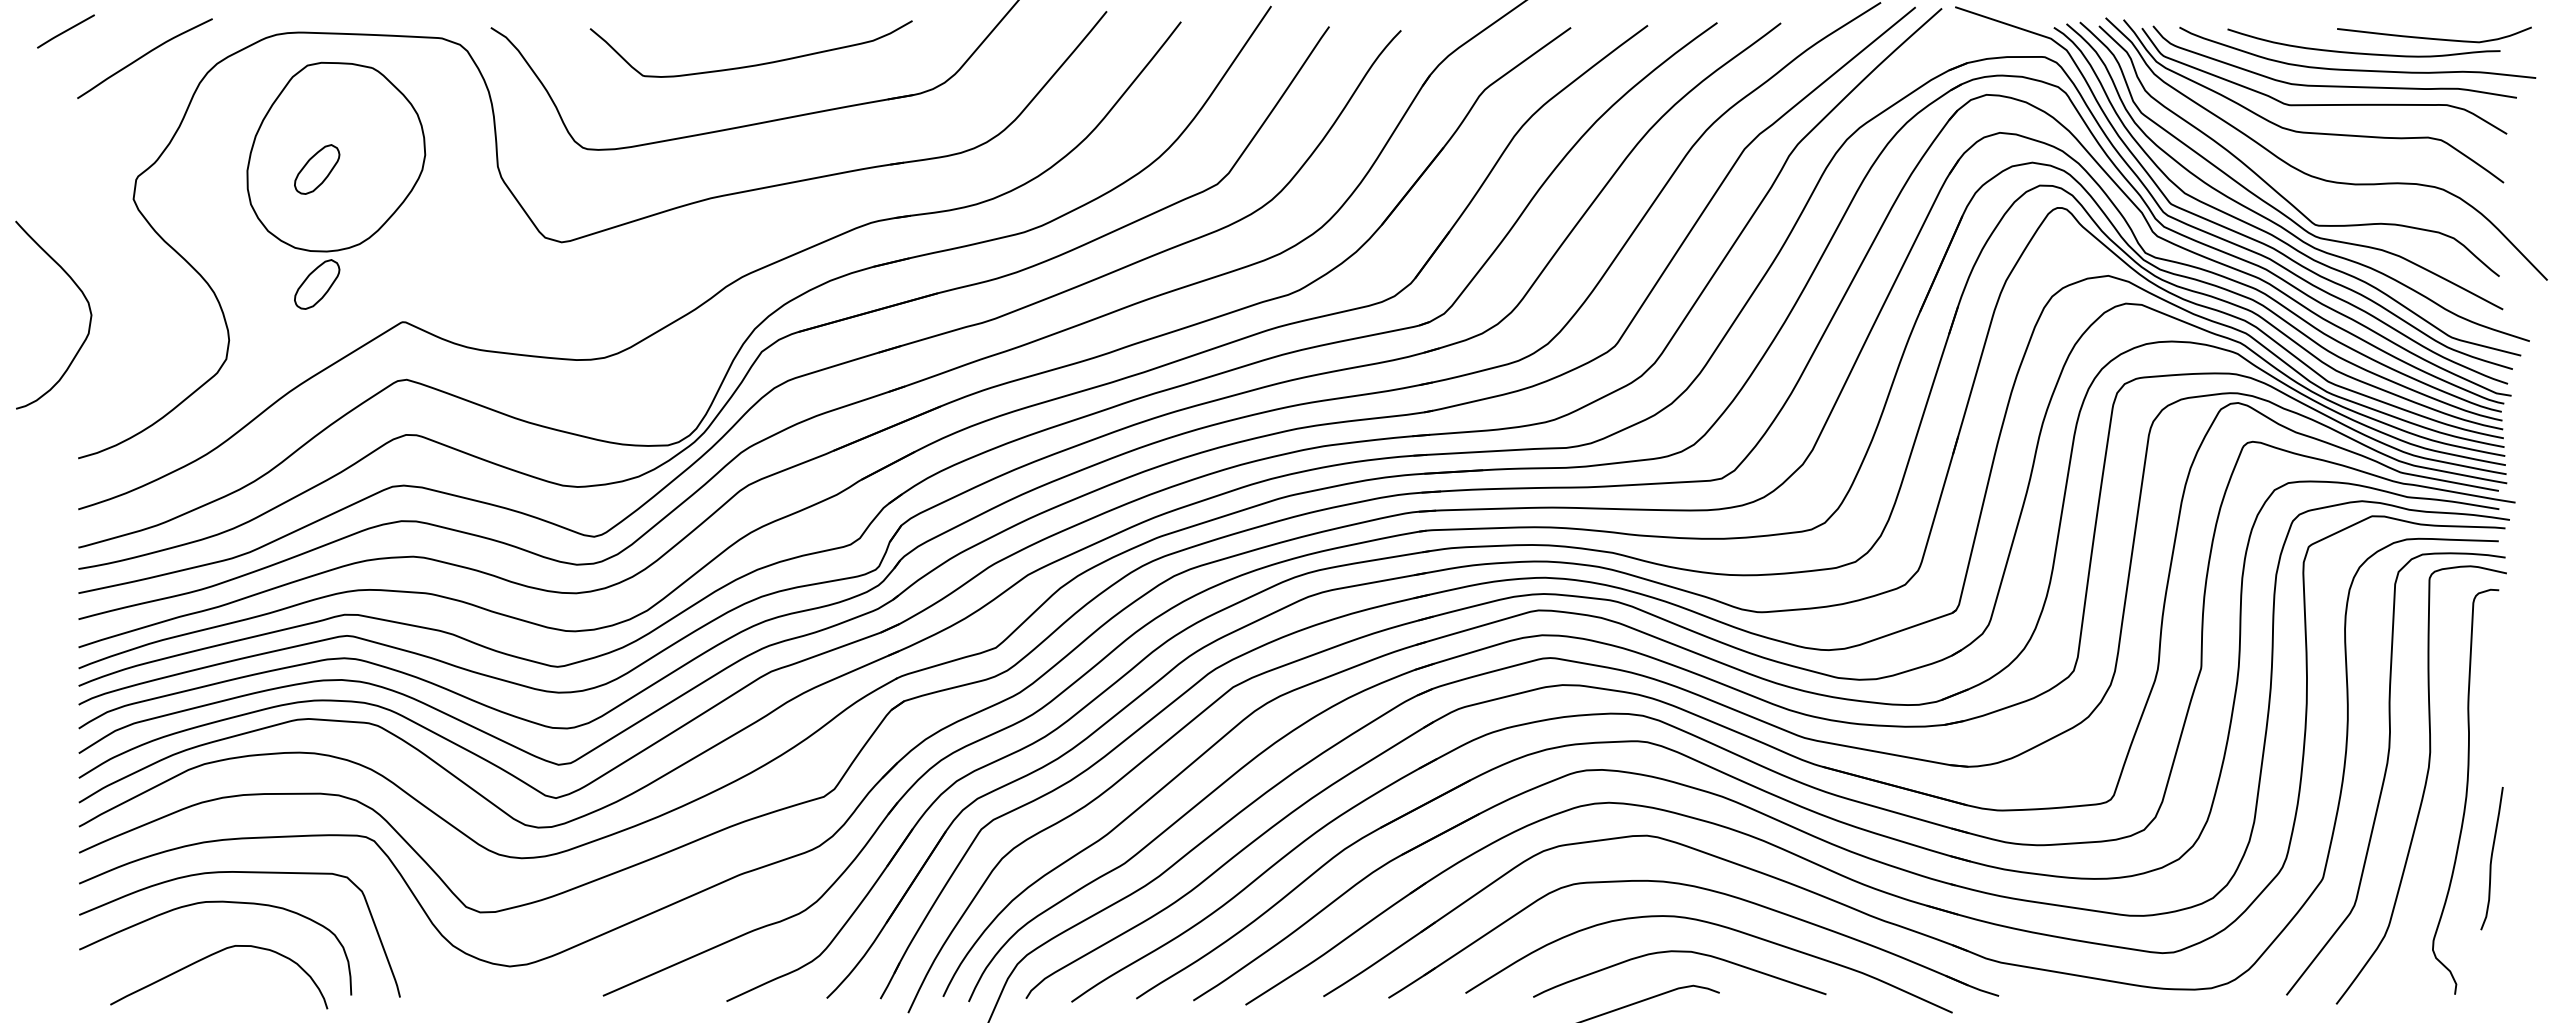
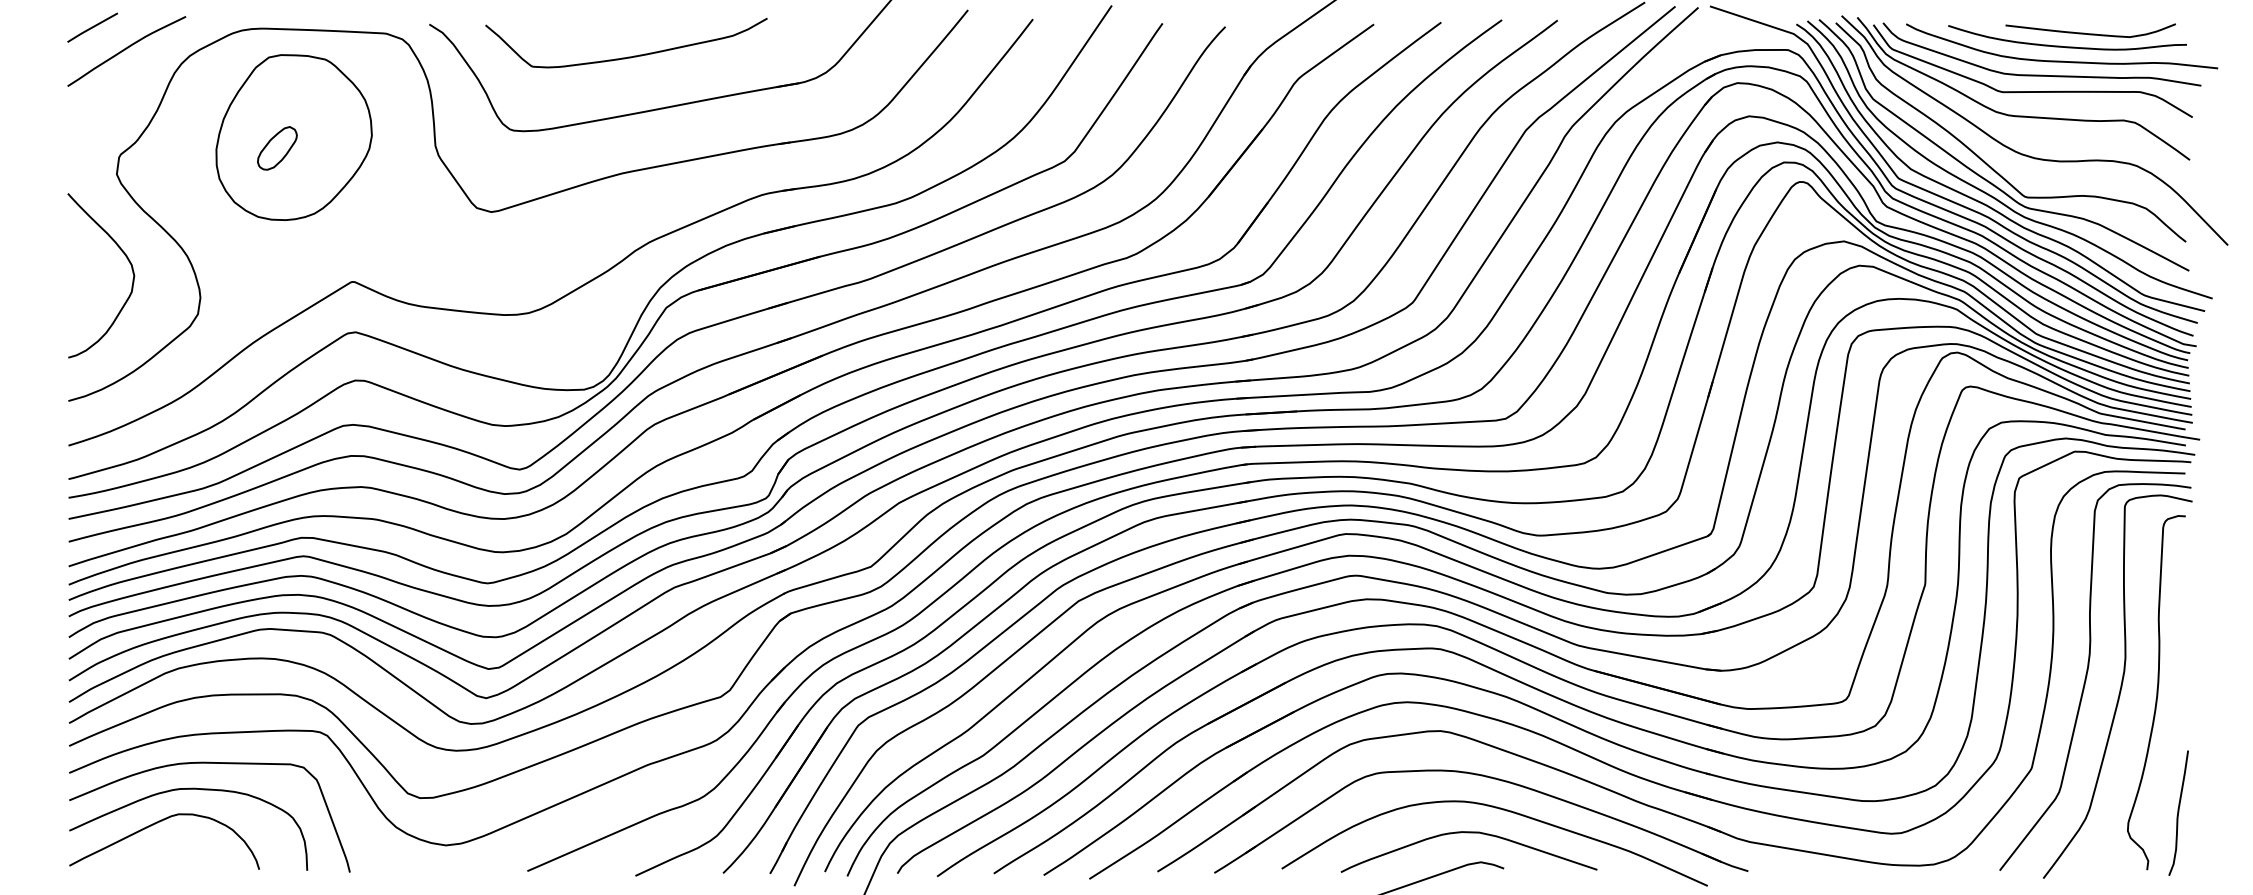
line: (65, 31) -> (92, 27), moved
curve: (2434, 38) -> (2090, 33), moved
curve: (753, 64) -> (628, 56), moved
part: (317, 284) -> (277, 248), removed
curve: (84, 298) -> (128, 261), moved
curve: (2491, 858) -> (2178, 813), moved
curve: (208, 957) -> (155, 824), moved

